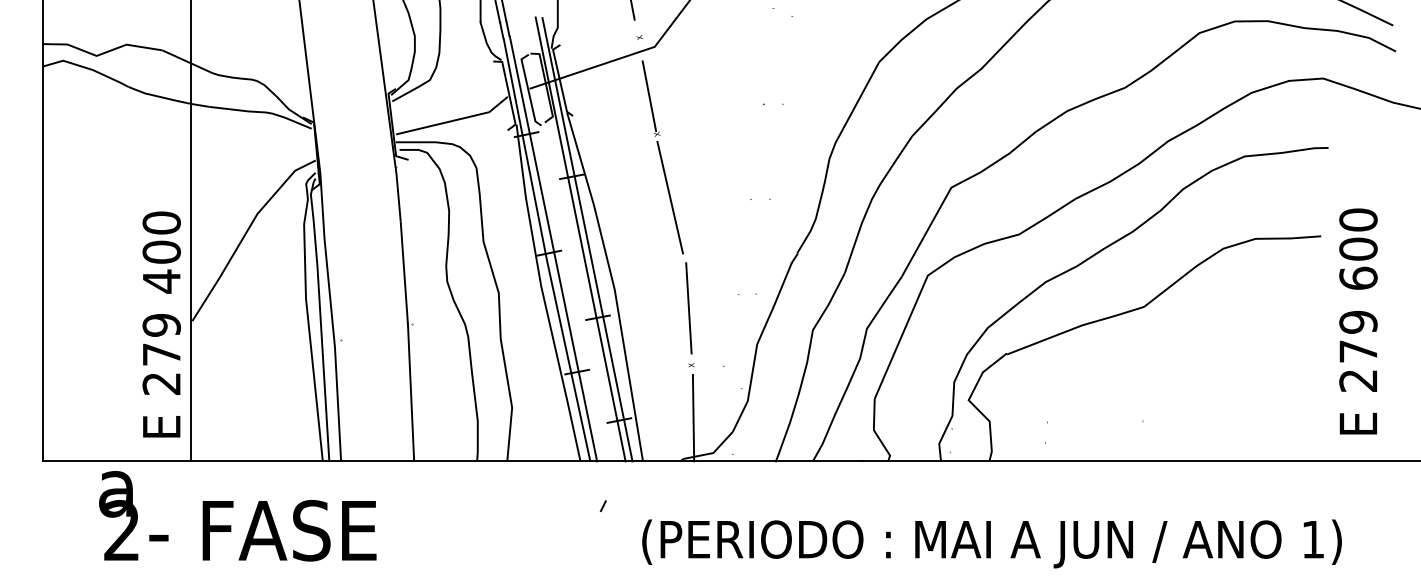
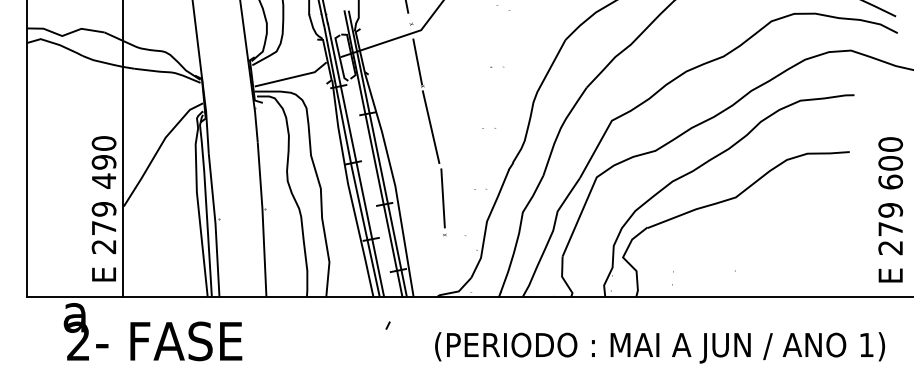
text: (162, 251) -> (104, 161), 400 -> 490
text: (1358, 320) -> (890, 209), moved
line: (692, 417) -> (445, 268), removed
text: (991, 543) -> (659, 347), moved

